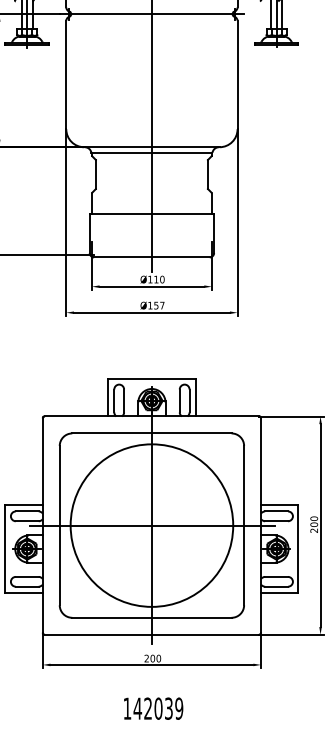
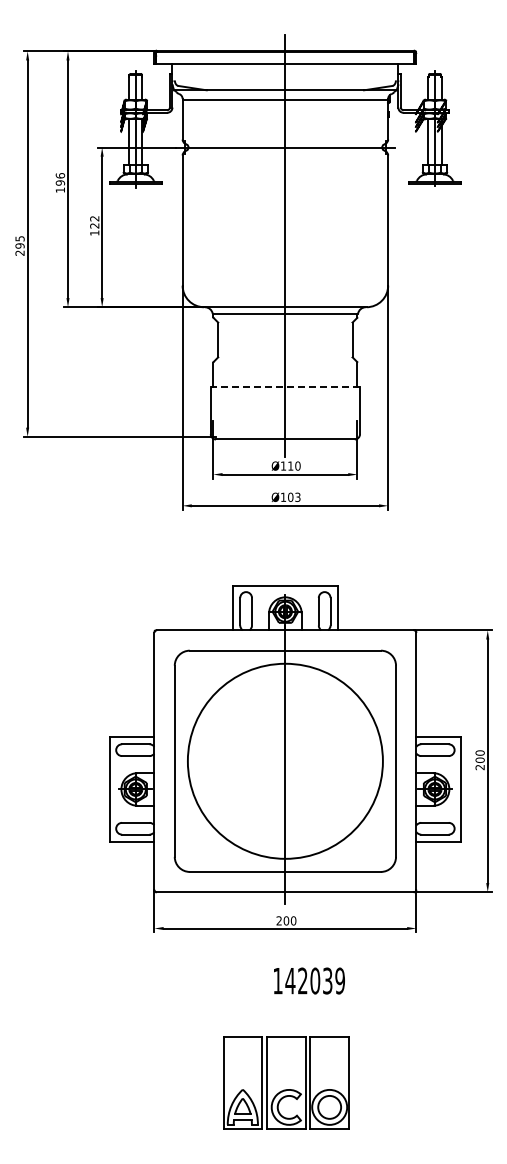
line: (152, 214) -> (285, 387), solid -> dashed
text: (159, 304) -> (294, 496), Ø157 -> Ø103
line: (152, 525) -> (285, 761), removed
text: (153, 708) -> (309, 980), moved

